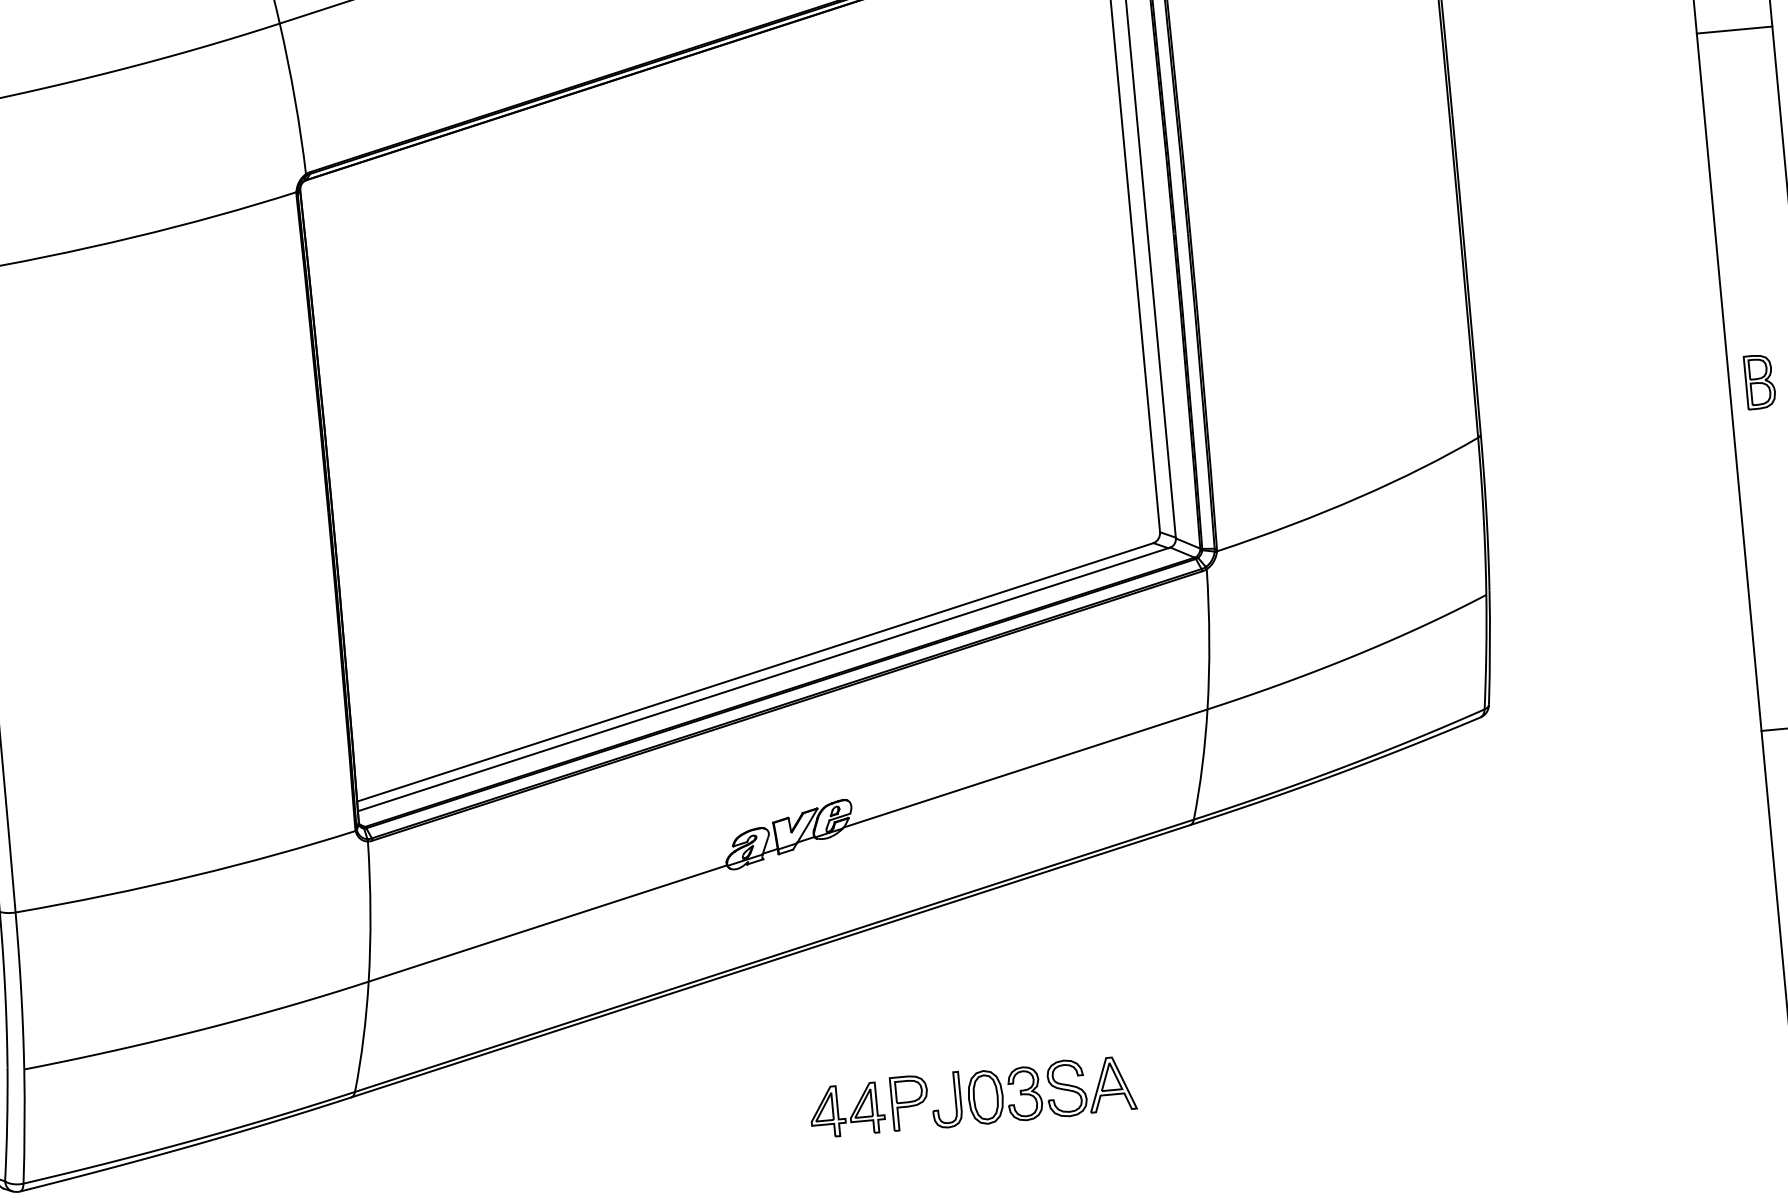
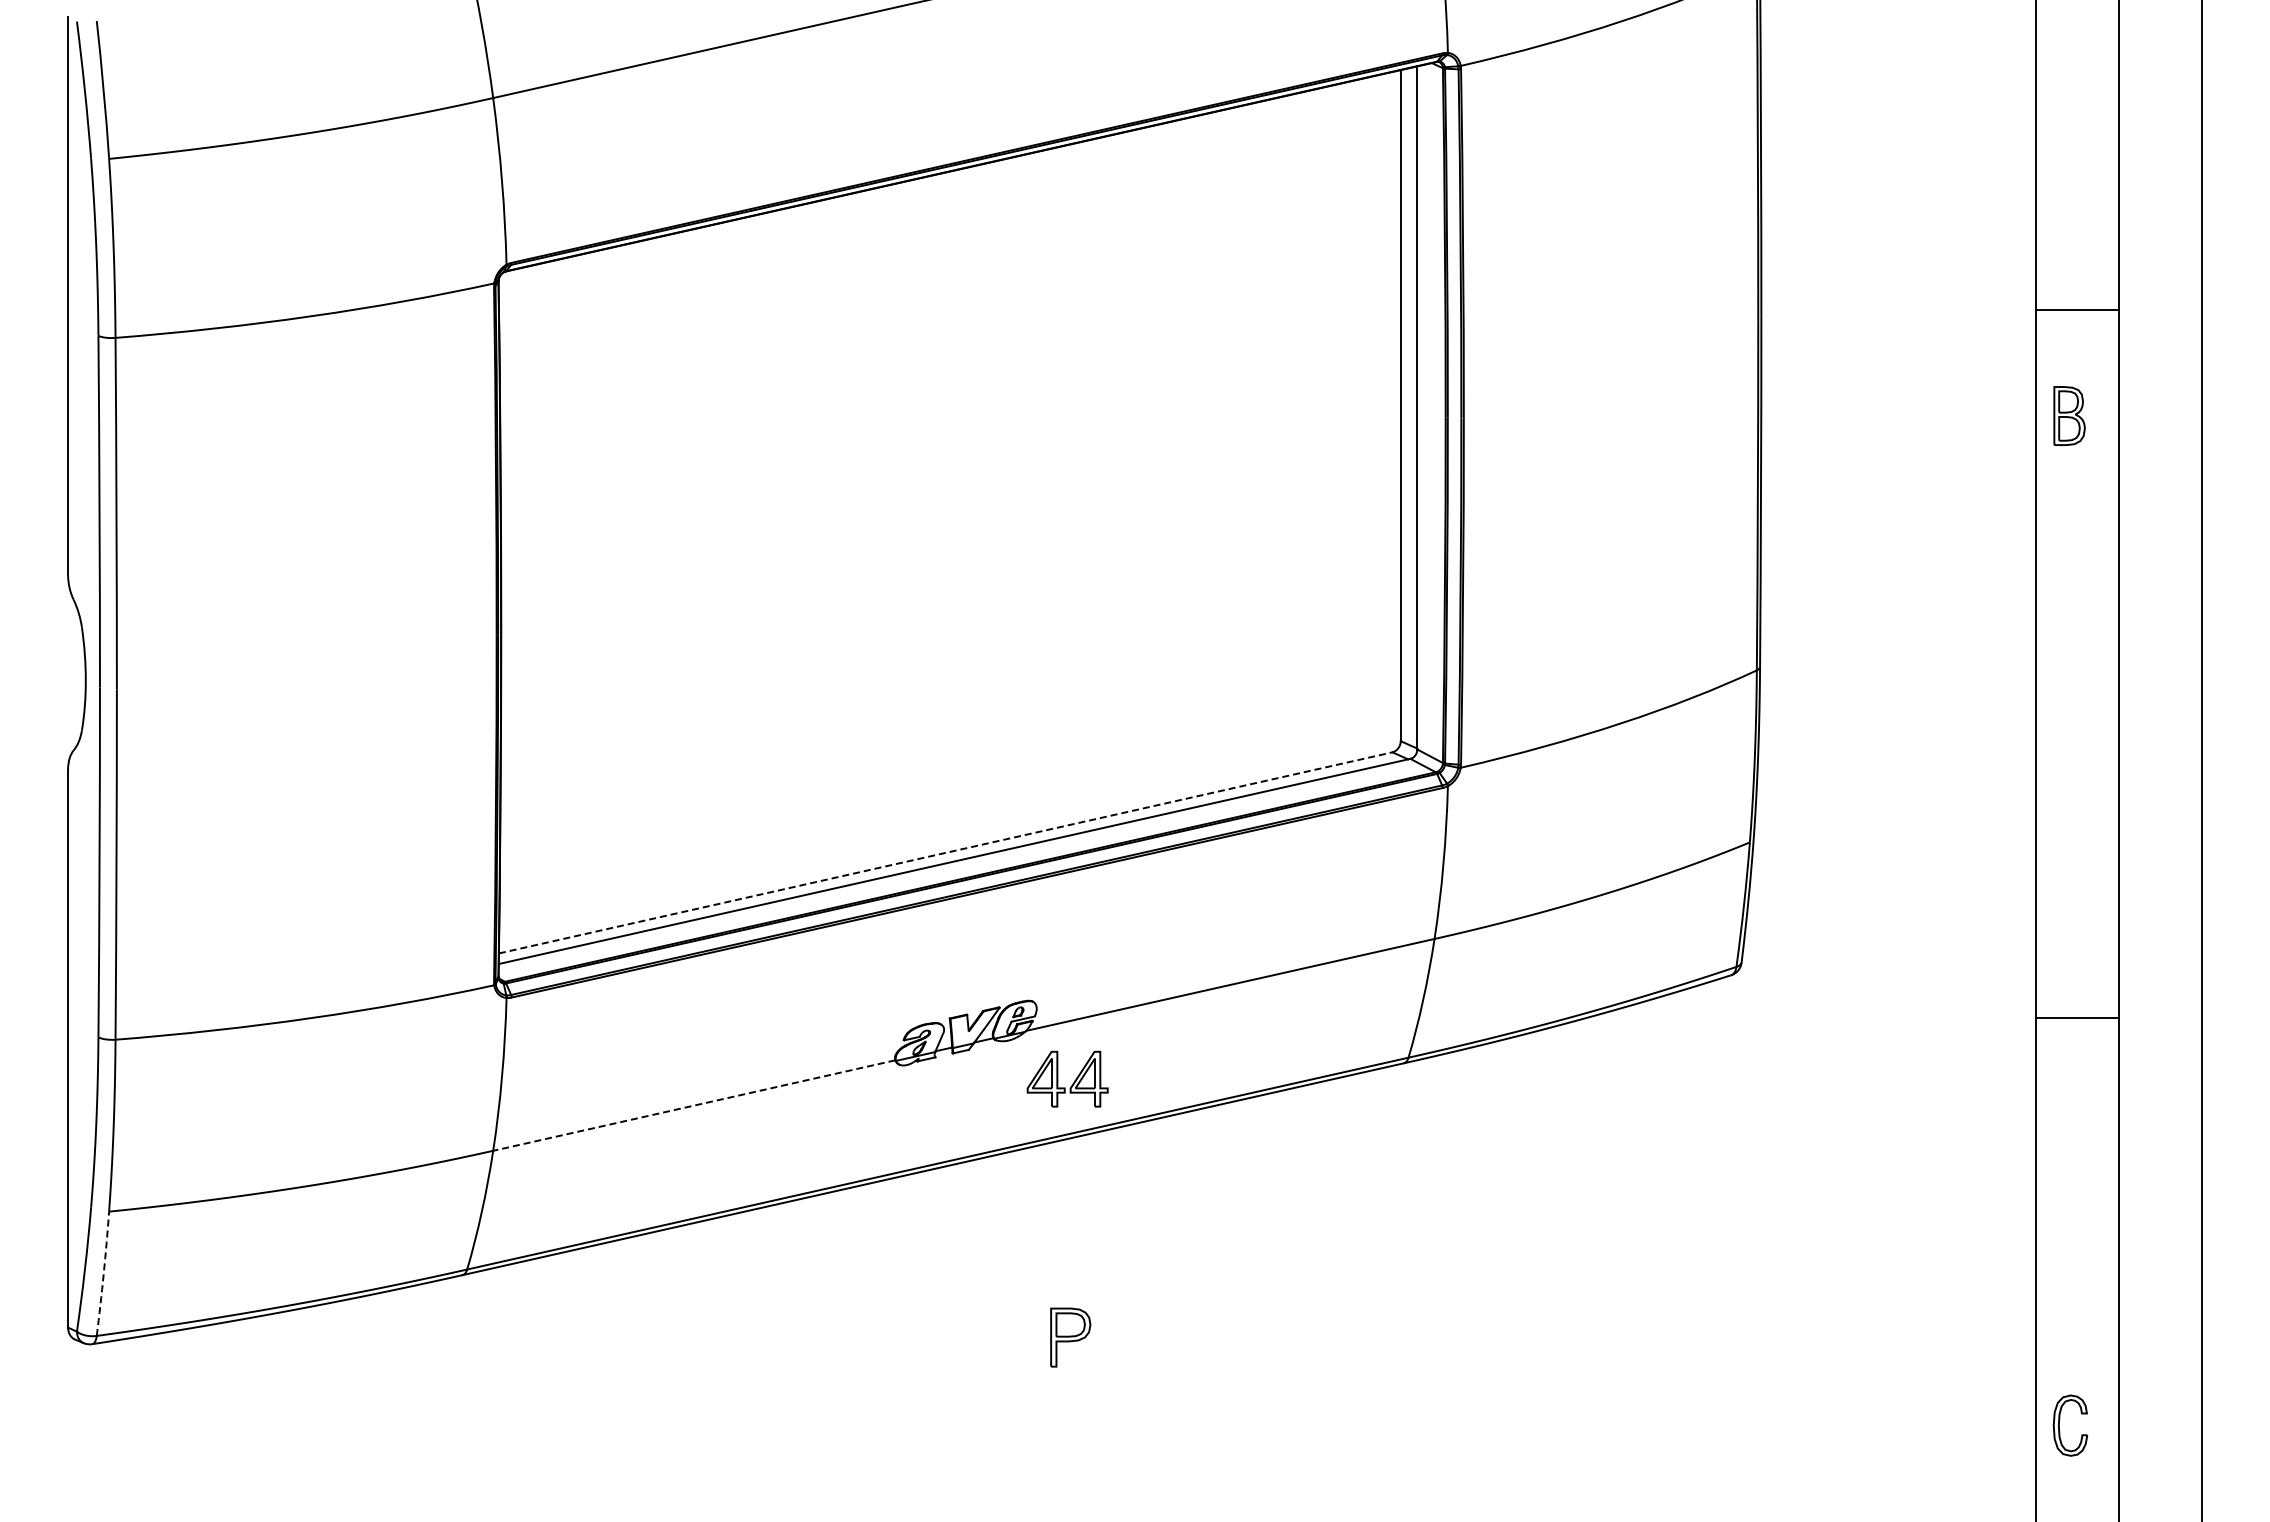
line: (1733, 30) -> (2076, 310), moved
part: (1759, 381) -> (2069, 415), moved
line: (755, 672) -> (945, 852), solid -> dashed
line: (547, 923) -> (693, 1105), solid -> dashed
part: (1033, 1091) -> (1206, 1337), removed
part: (852, 1113) -> (1072, 1083), moved
arc: (24, 1126) -> (103, 1273), solid -> dashed

